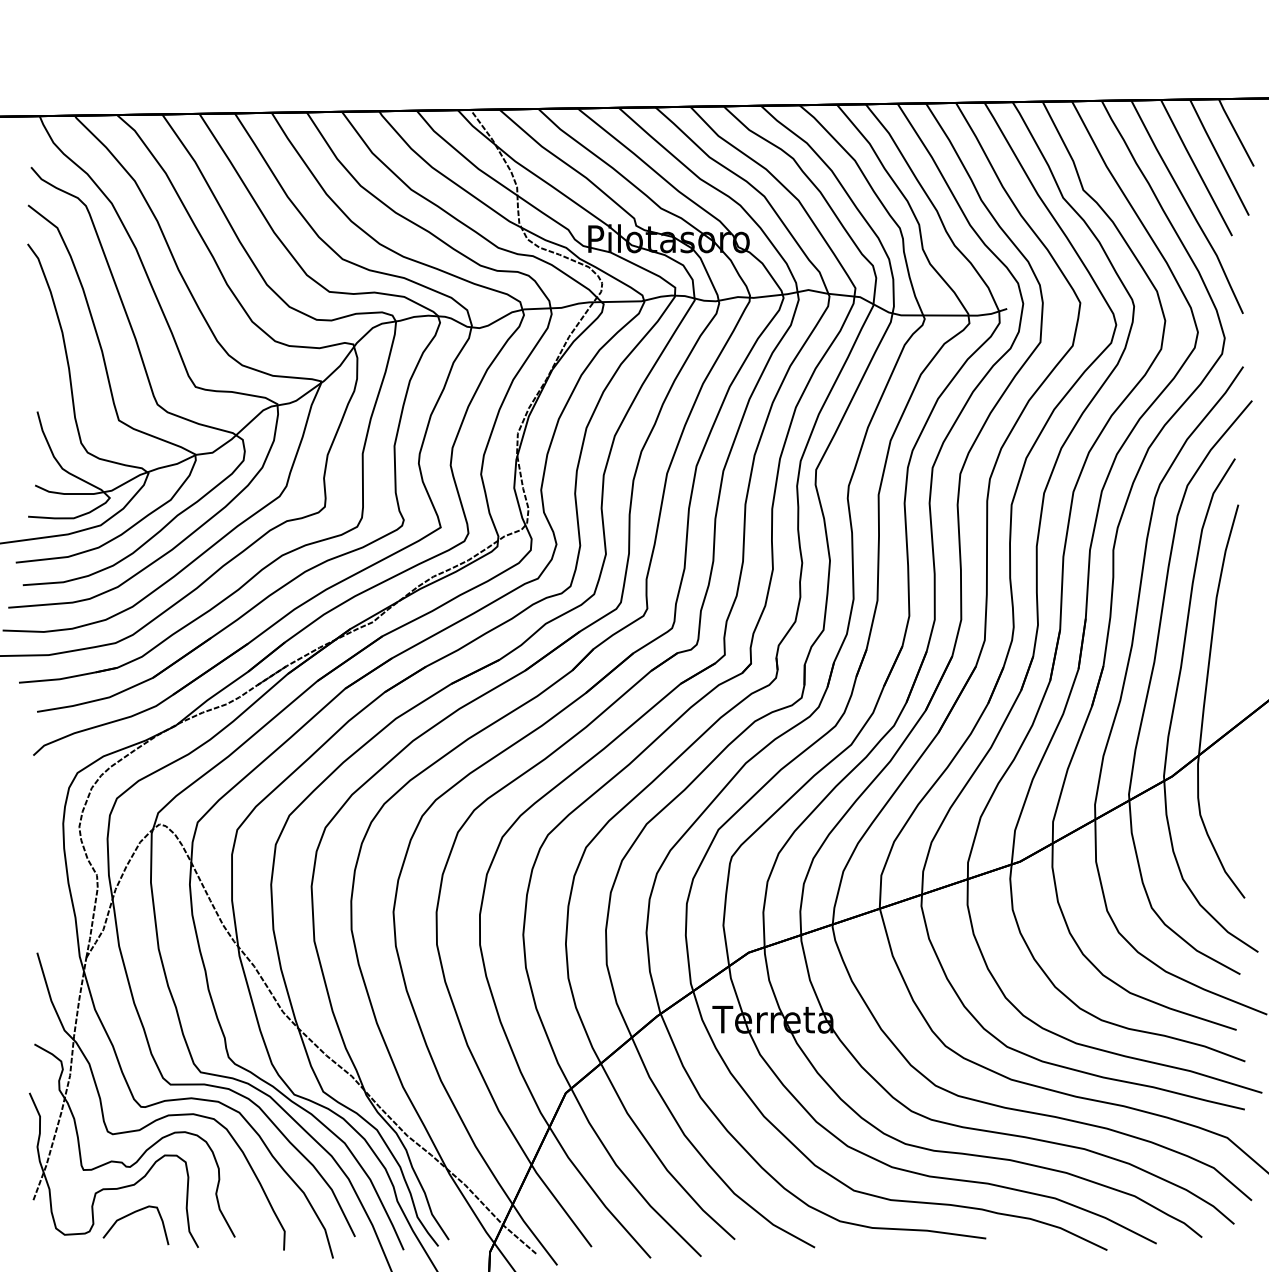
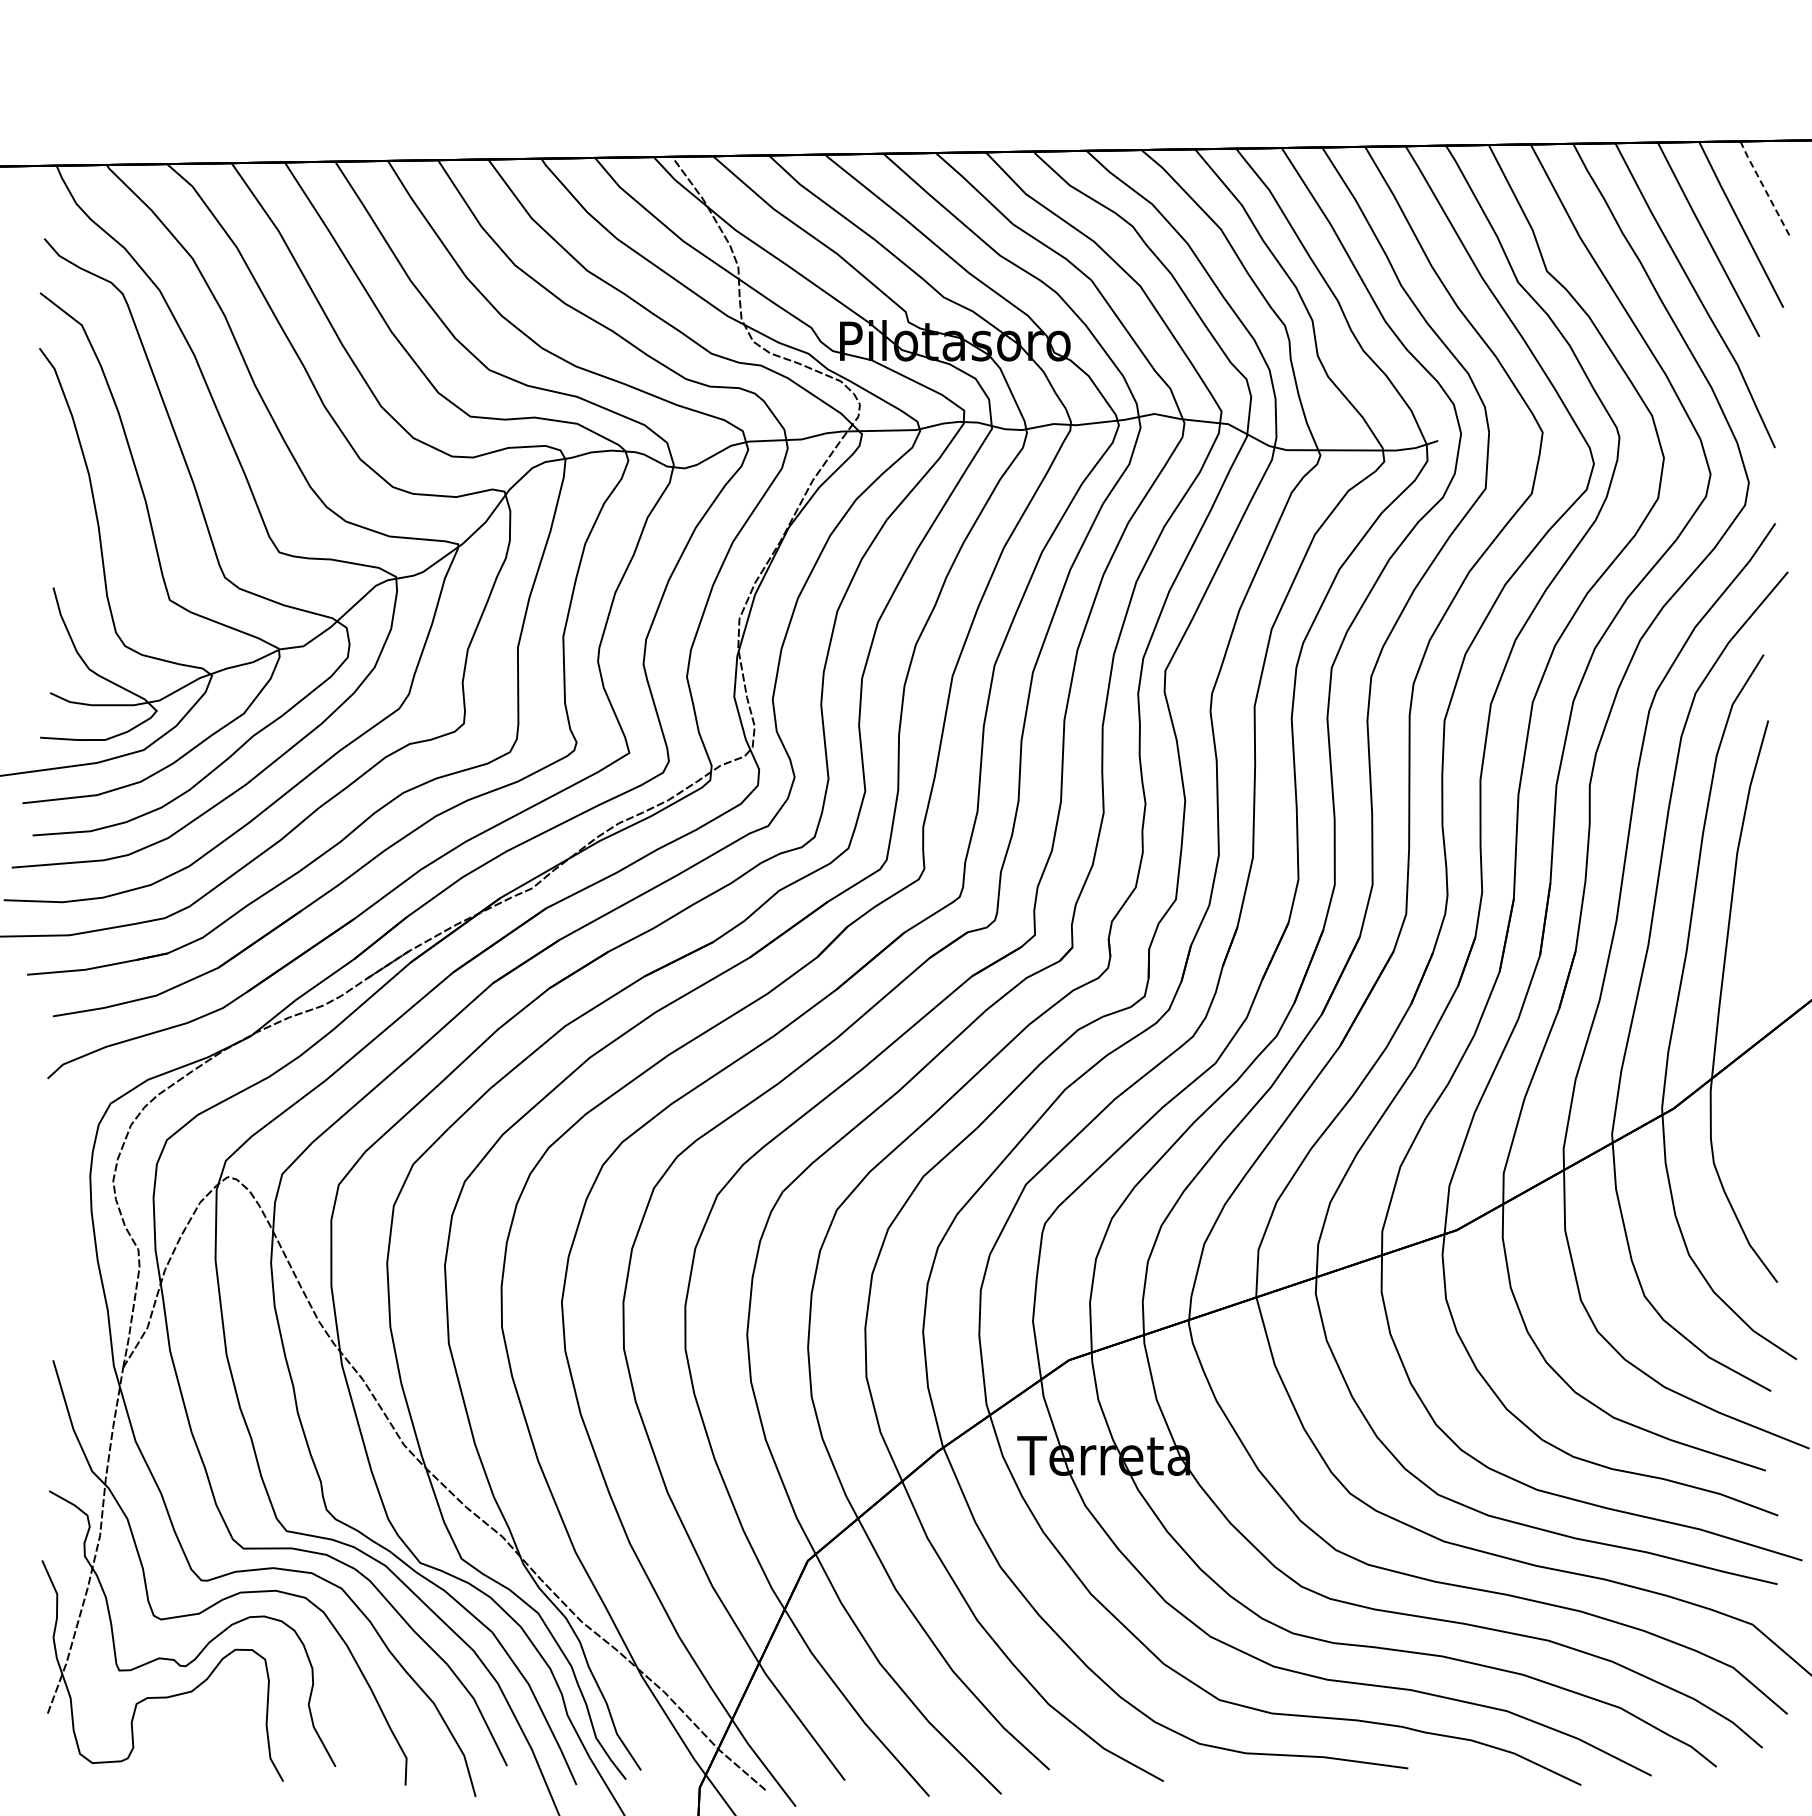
line: (1236, 132) -> (1765, 189), solid -> dashed
curve: (130, 1214) -> (186, 1734), removed

